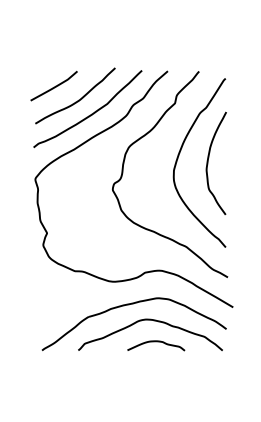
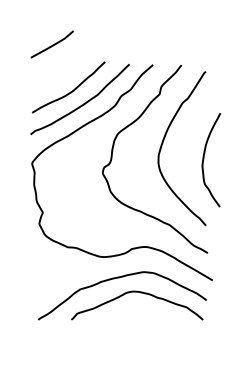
curve: (54, 86) -> (52, 44), moved
curve: (208, 162) -> (204, 159), moved
curve: (156, 342) -> (142, 312), removed

